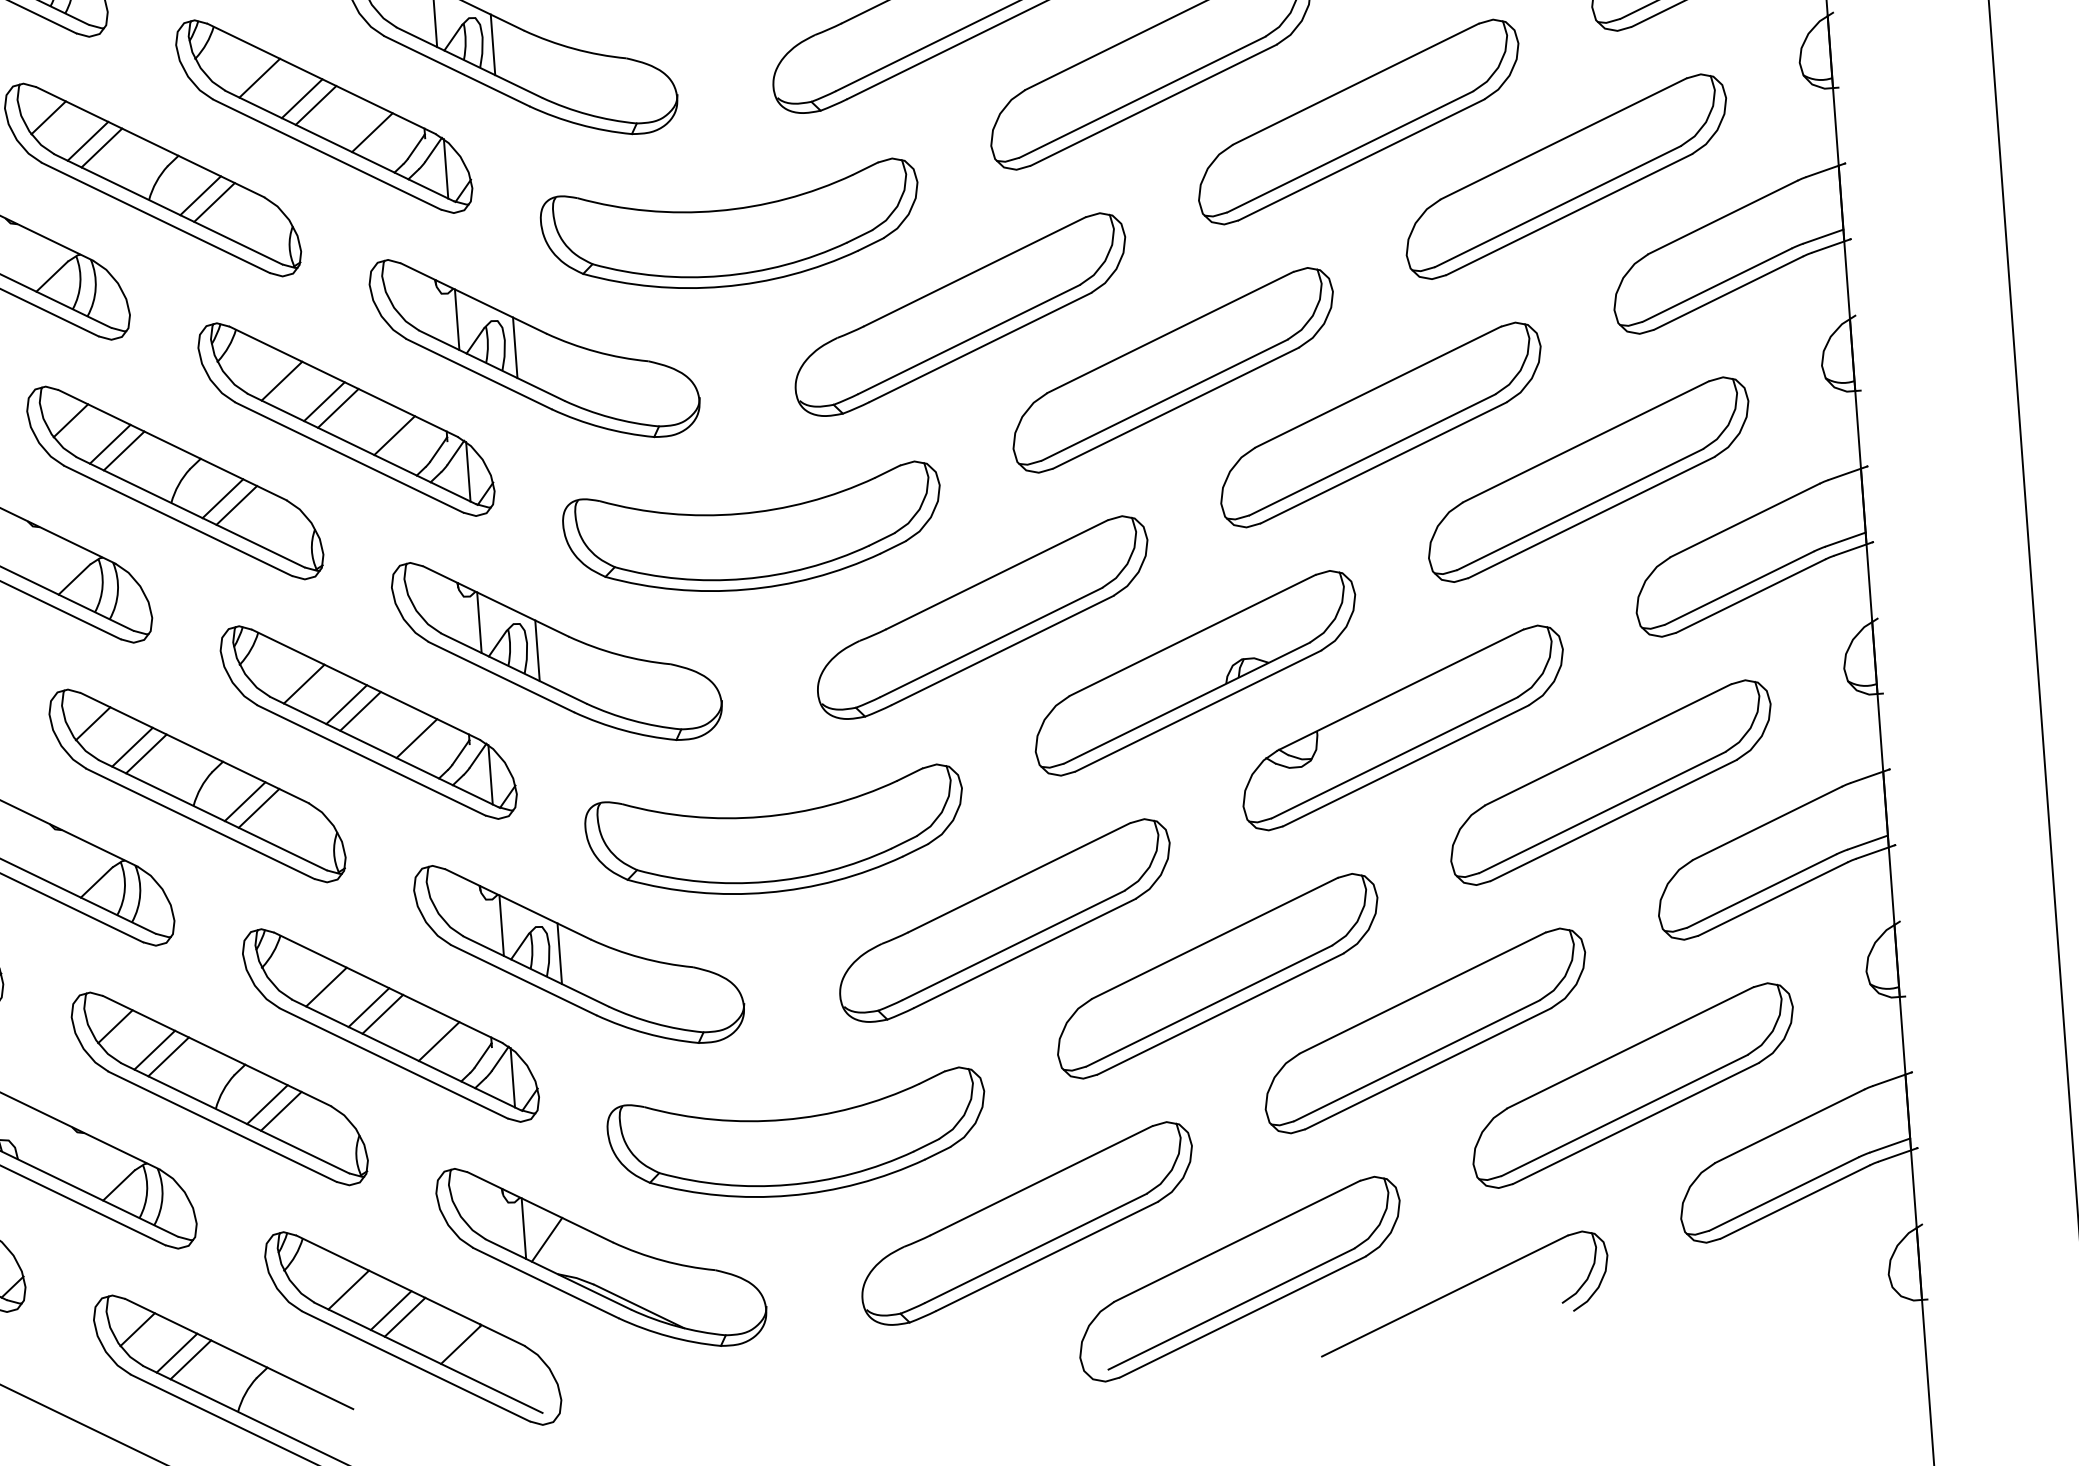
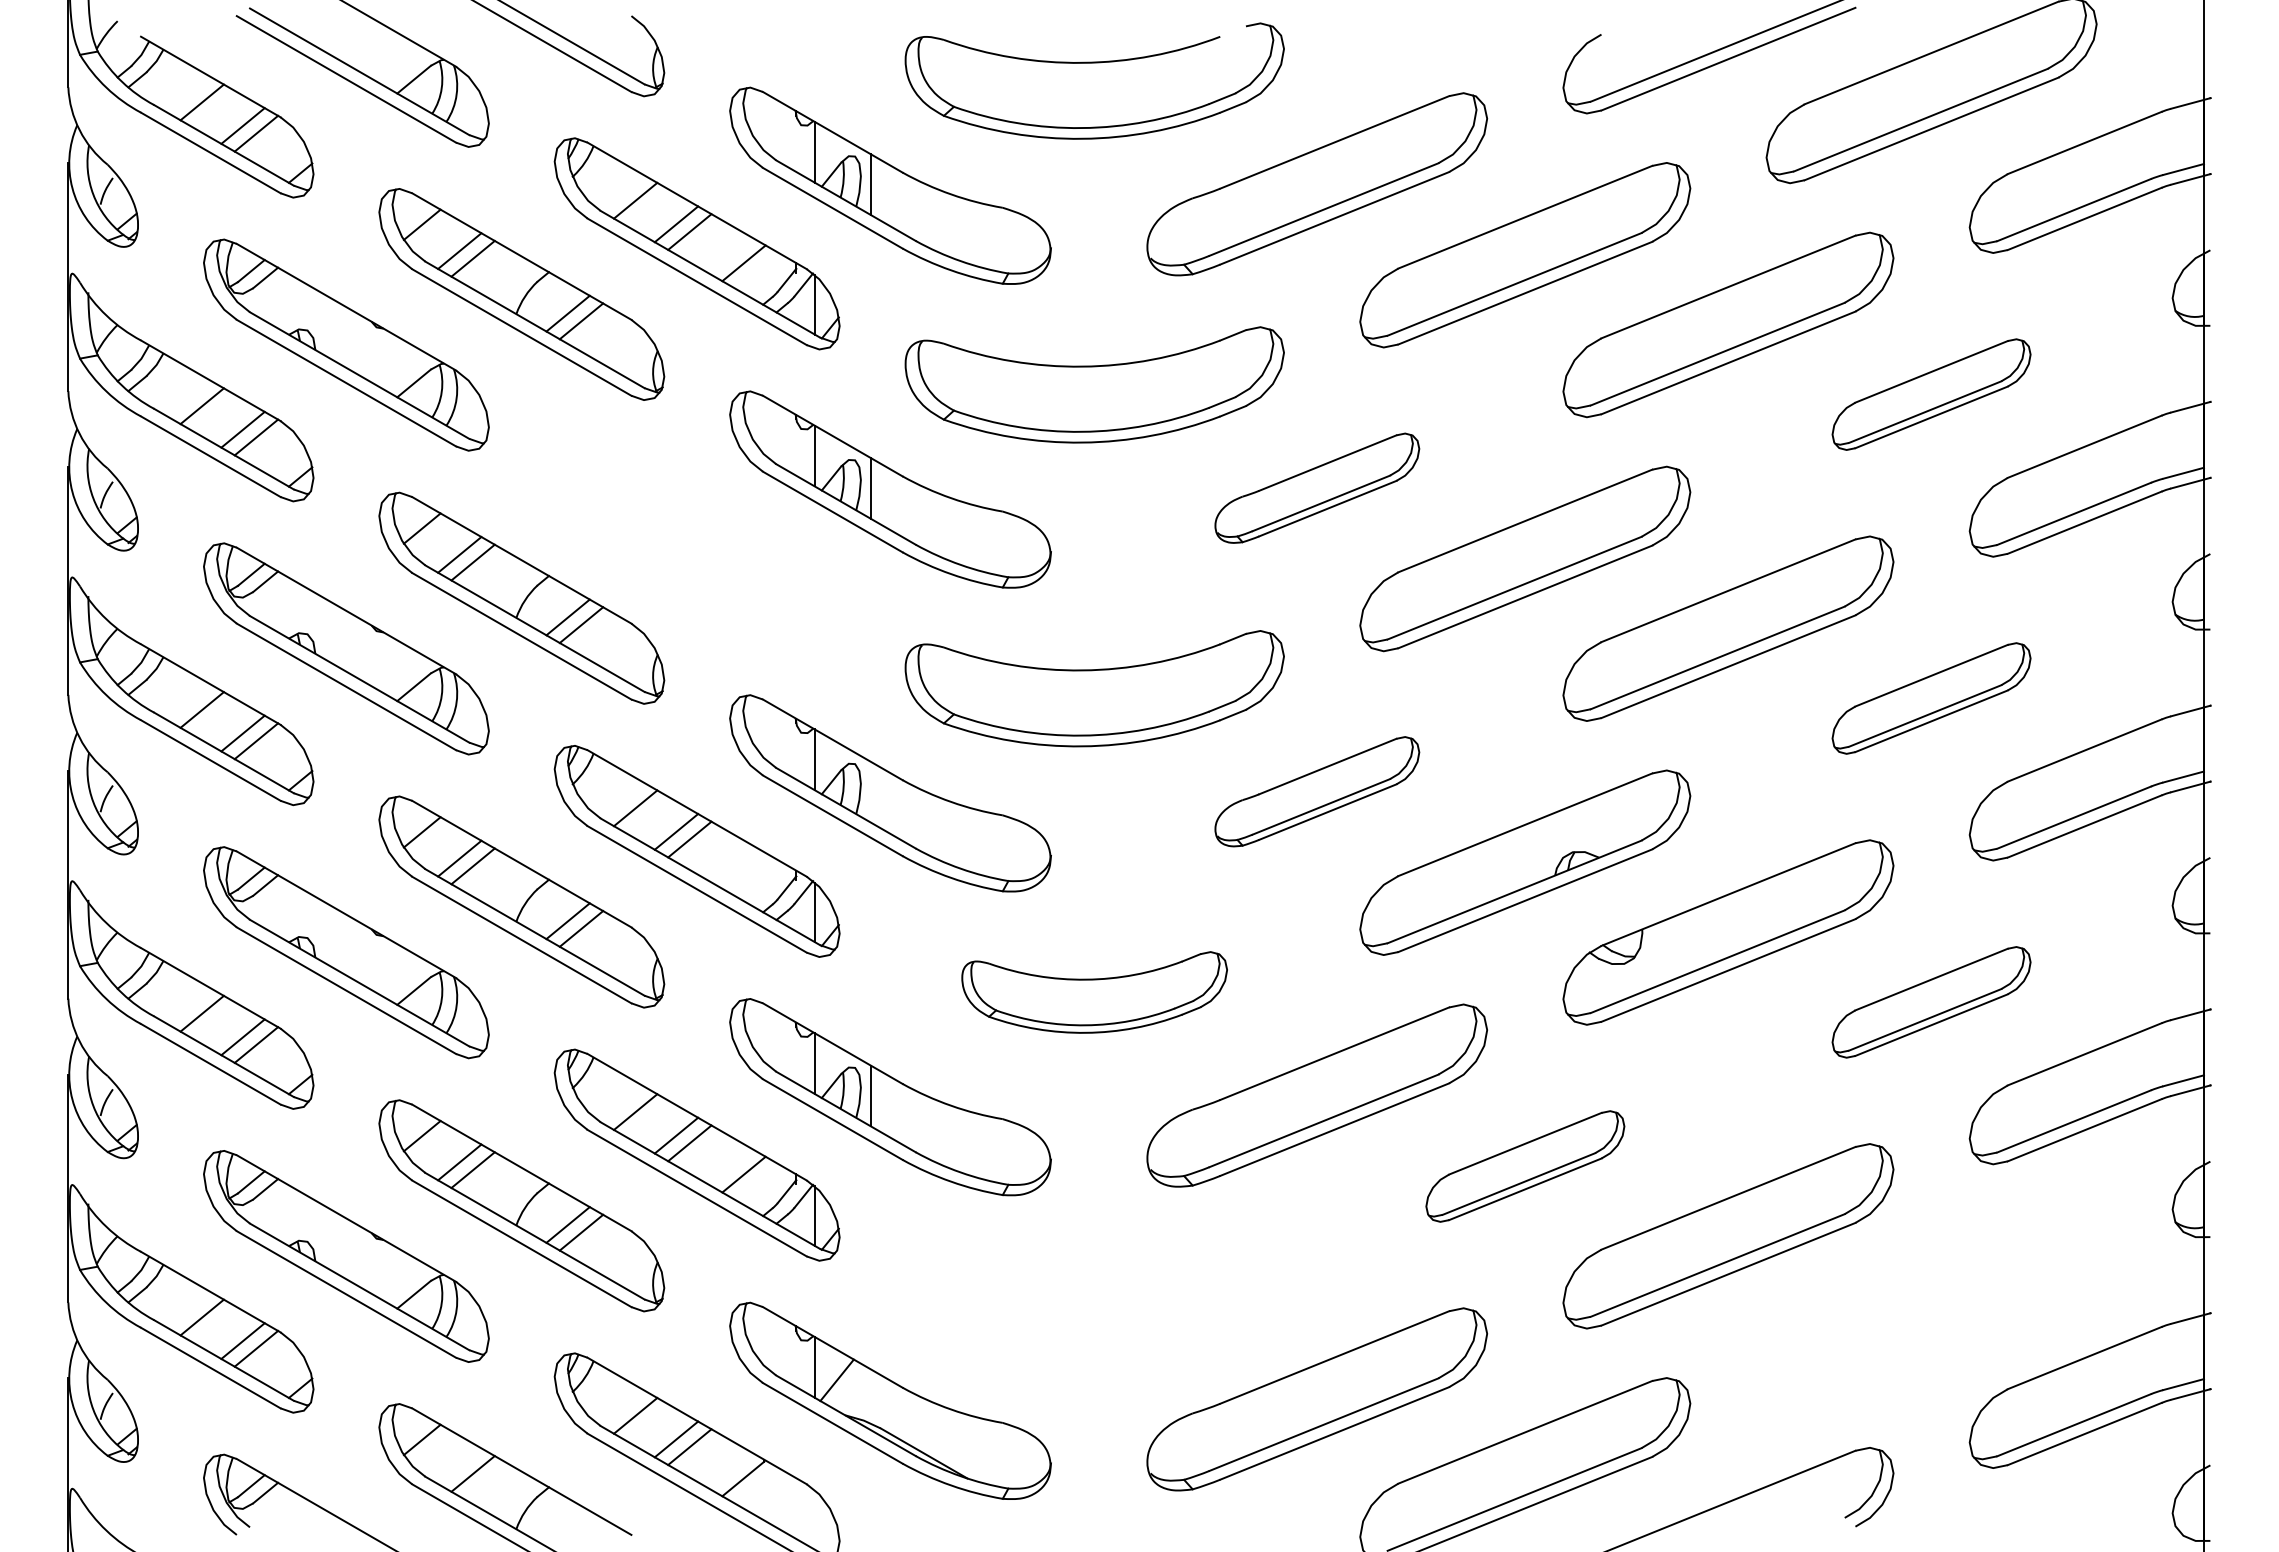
part: (1566, 176) -> (1931, 394), size x0.6
part: (960, 315) -> (1317, 488), size x0.6
part: (345, 419) -> (696, 547), removed
part: (1588, 479) -> (1931, 698), size x0.6
part: (983, 617) -> (1317, 791), size x0.6
line: (537, 650) -> (870, 791), removed
line: (416, 738) -> (743, 870), removed
part: (1610, 782) -> (1931, 1002), size x0.6
part: (775, 834) -> (1094, 992), size x0.7
part: (1217, 976) -> (1525, 1166), size x0.6
part: (1633, 1085) -> (1931, 1305), removed
part: (797, 1136) -> (1094, 1295), removed
line: (176, 1353) -> (459, 1466), removed

